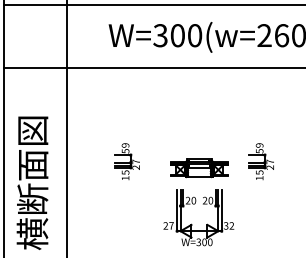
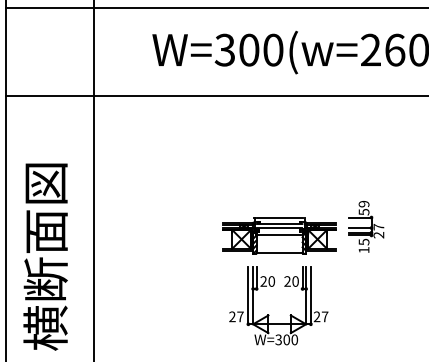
part: (127, 161) -> (178, 226), removed
part: (199, 167) -> (279, 235), size x1.43
text: (228, 225) -> (320, 316), 32 -> 27

